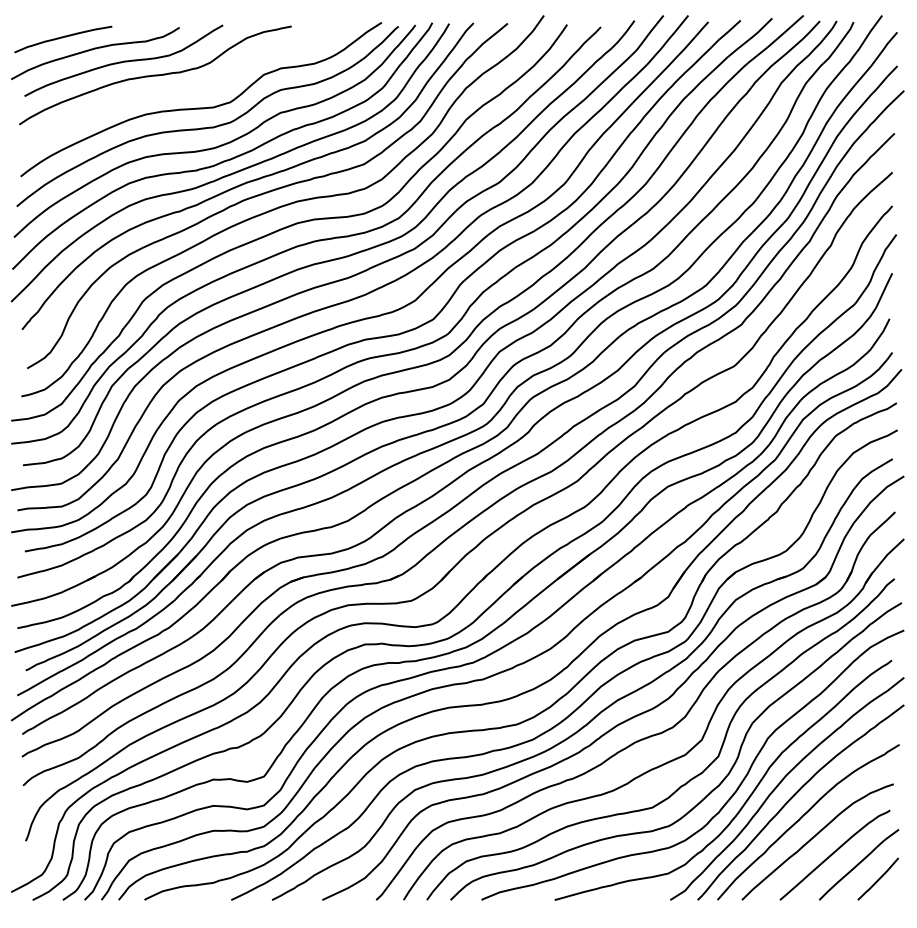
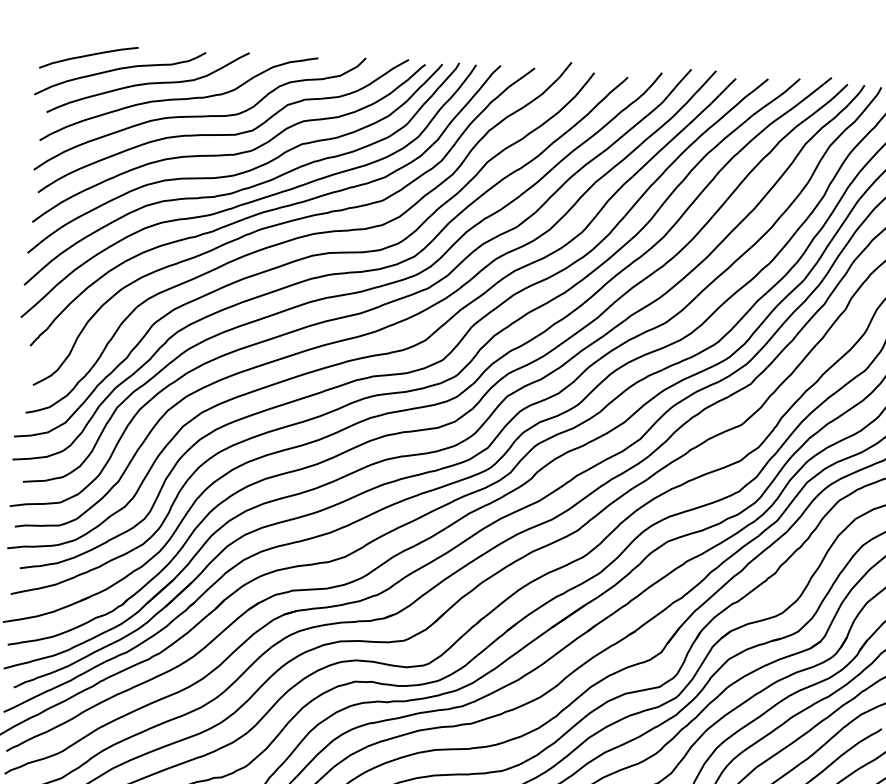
curve: (177, 90) -> (200, 115), added

